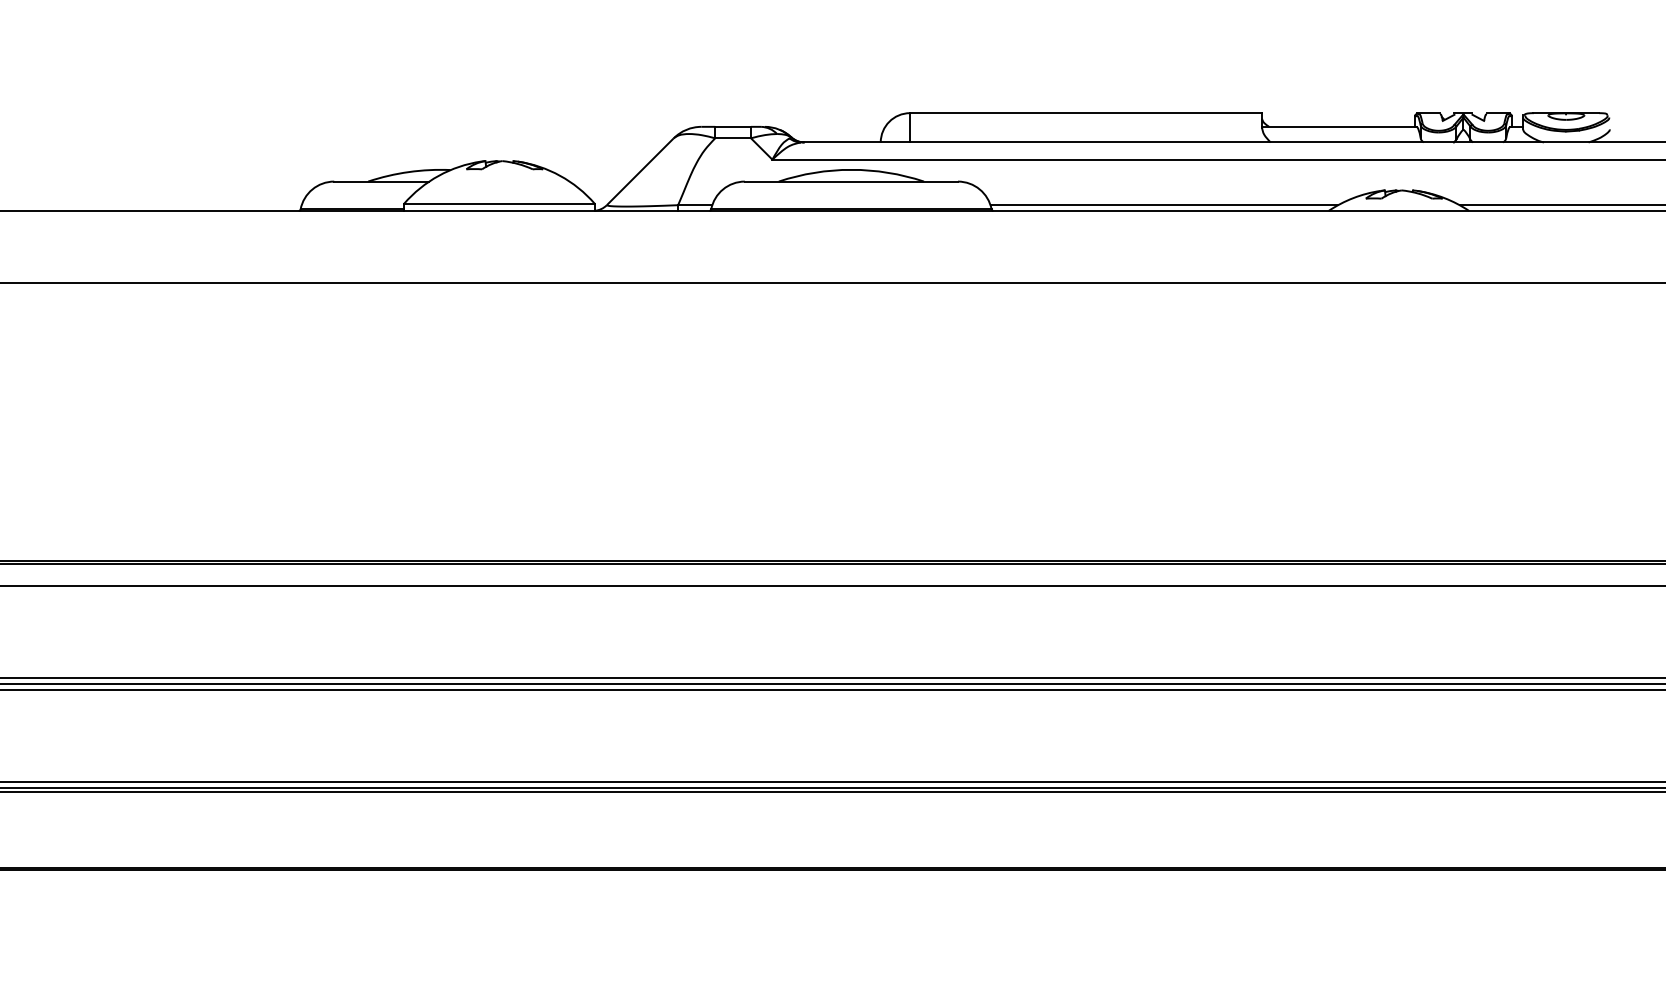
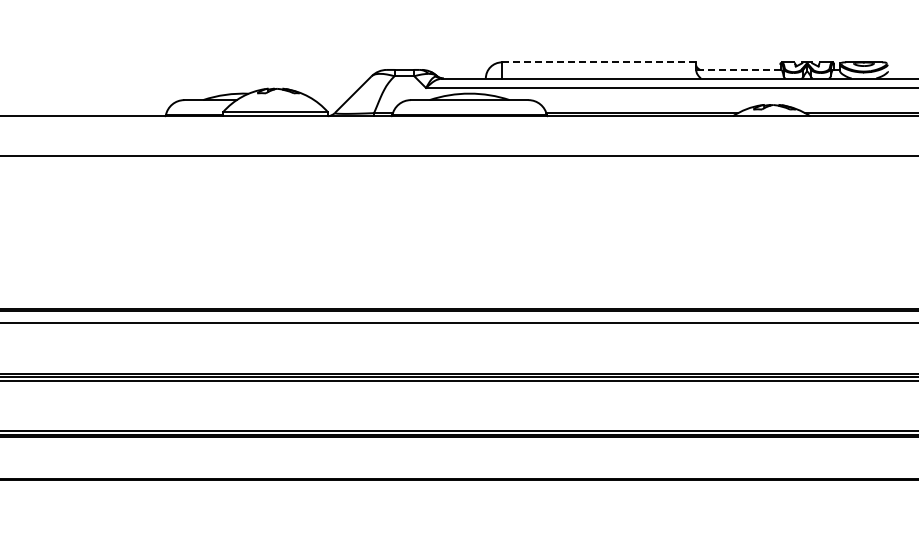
line: (1085, 113) -> (598, 62), solid -> dashed
line: (1338, 126) -> (738, 69), solid -> dashed

